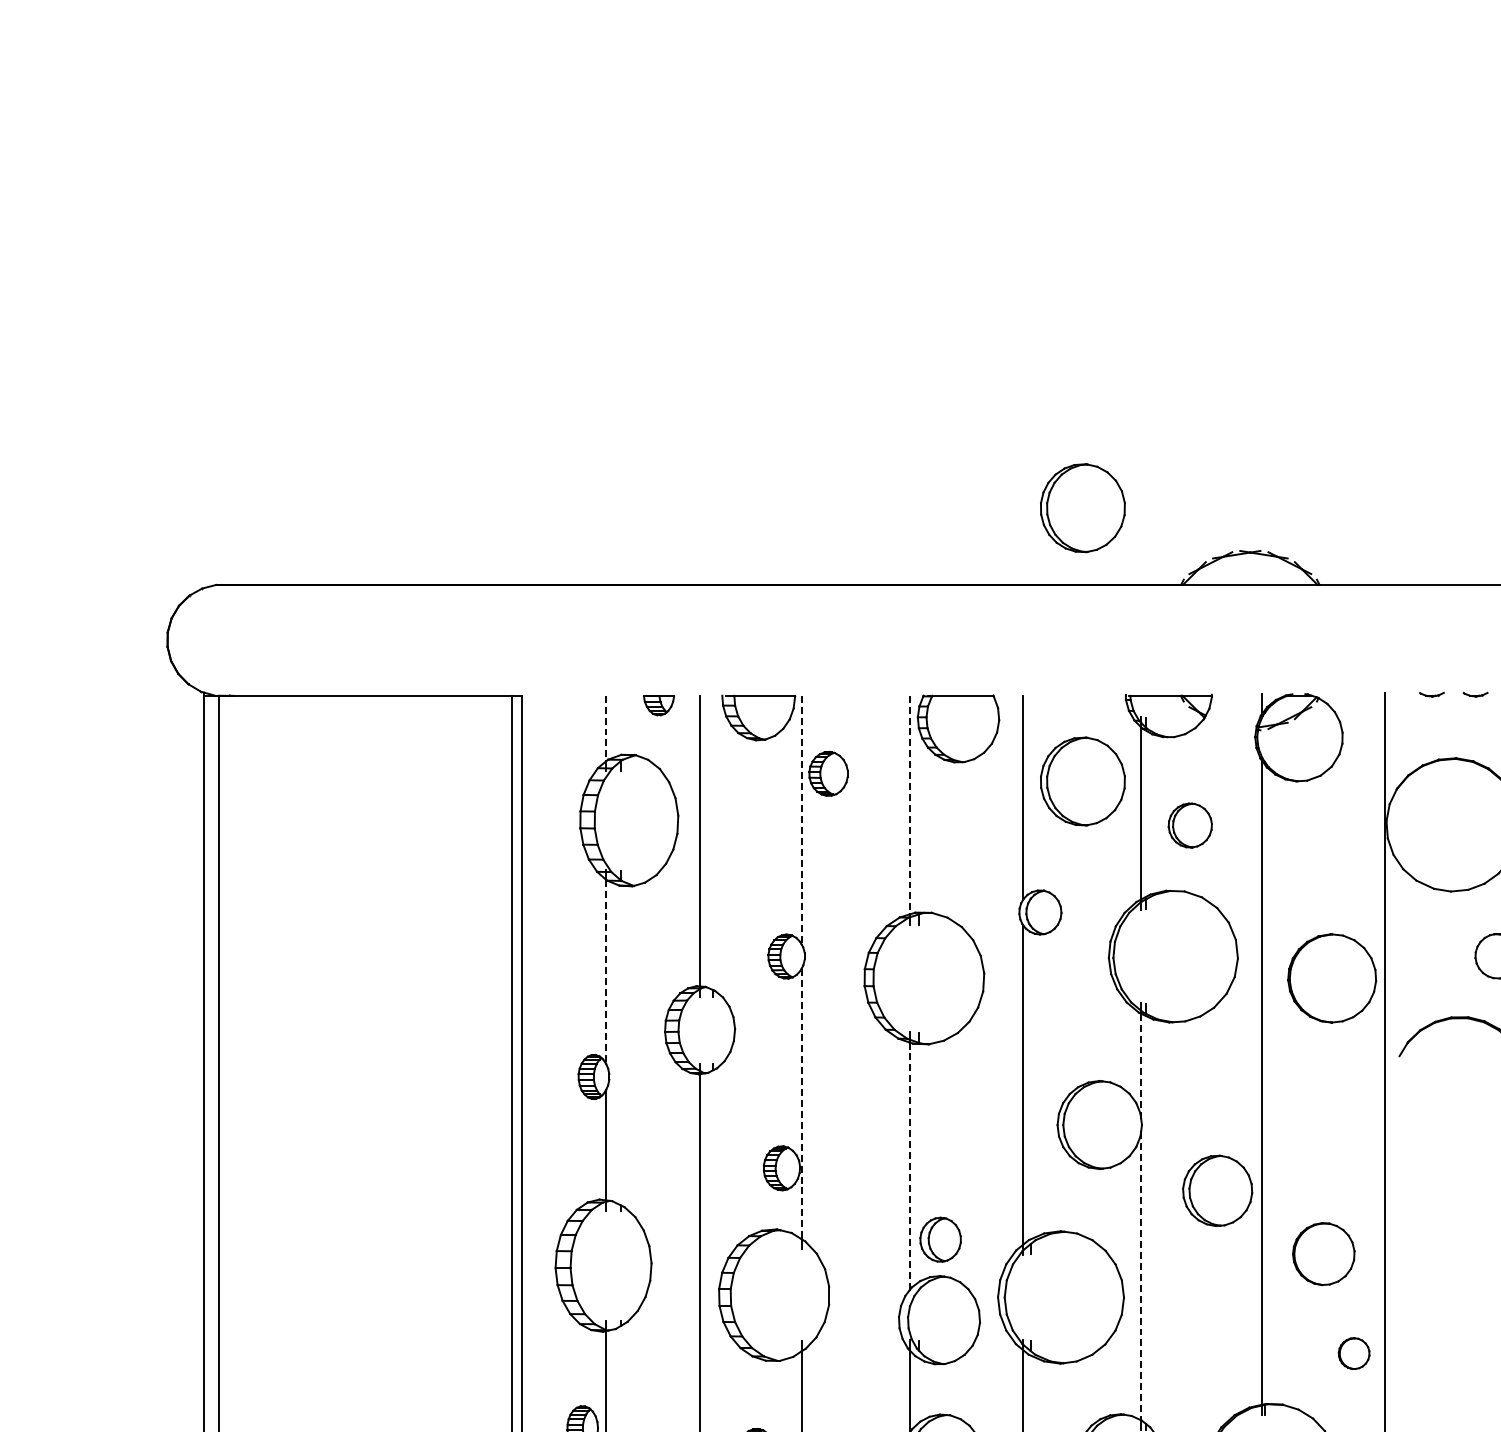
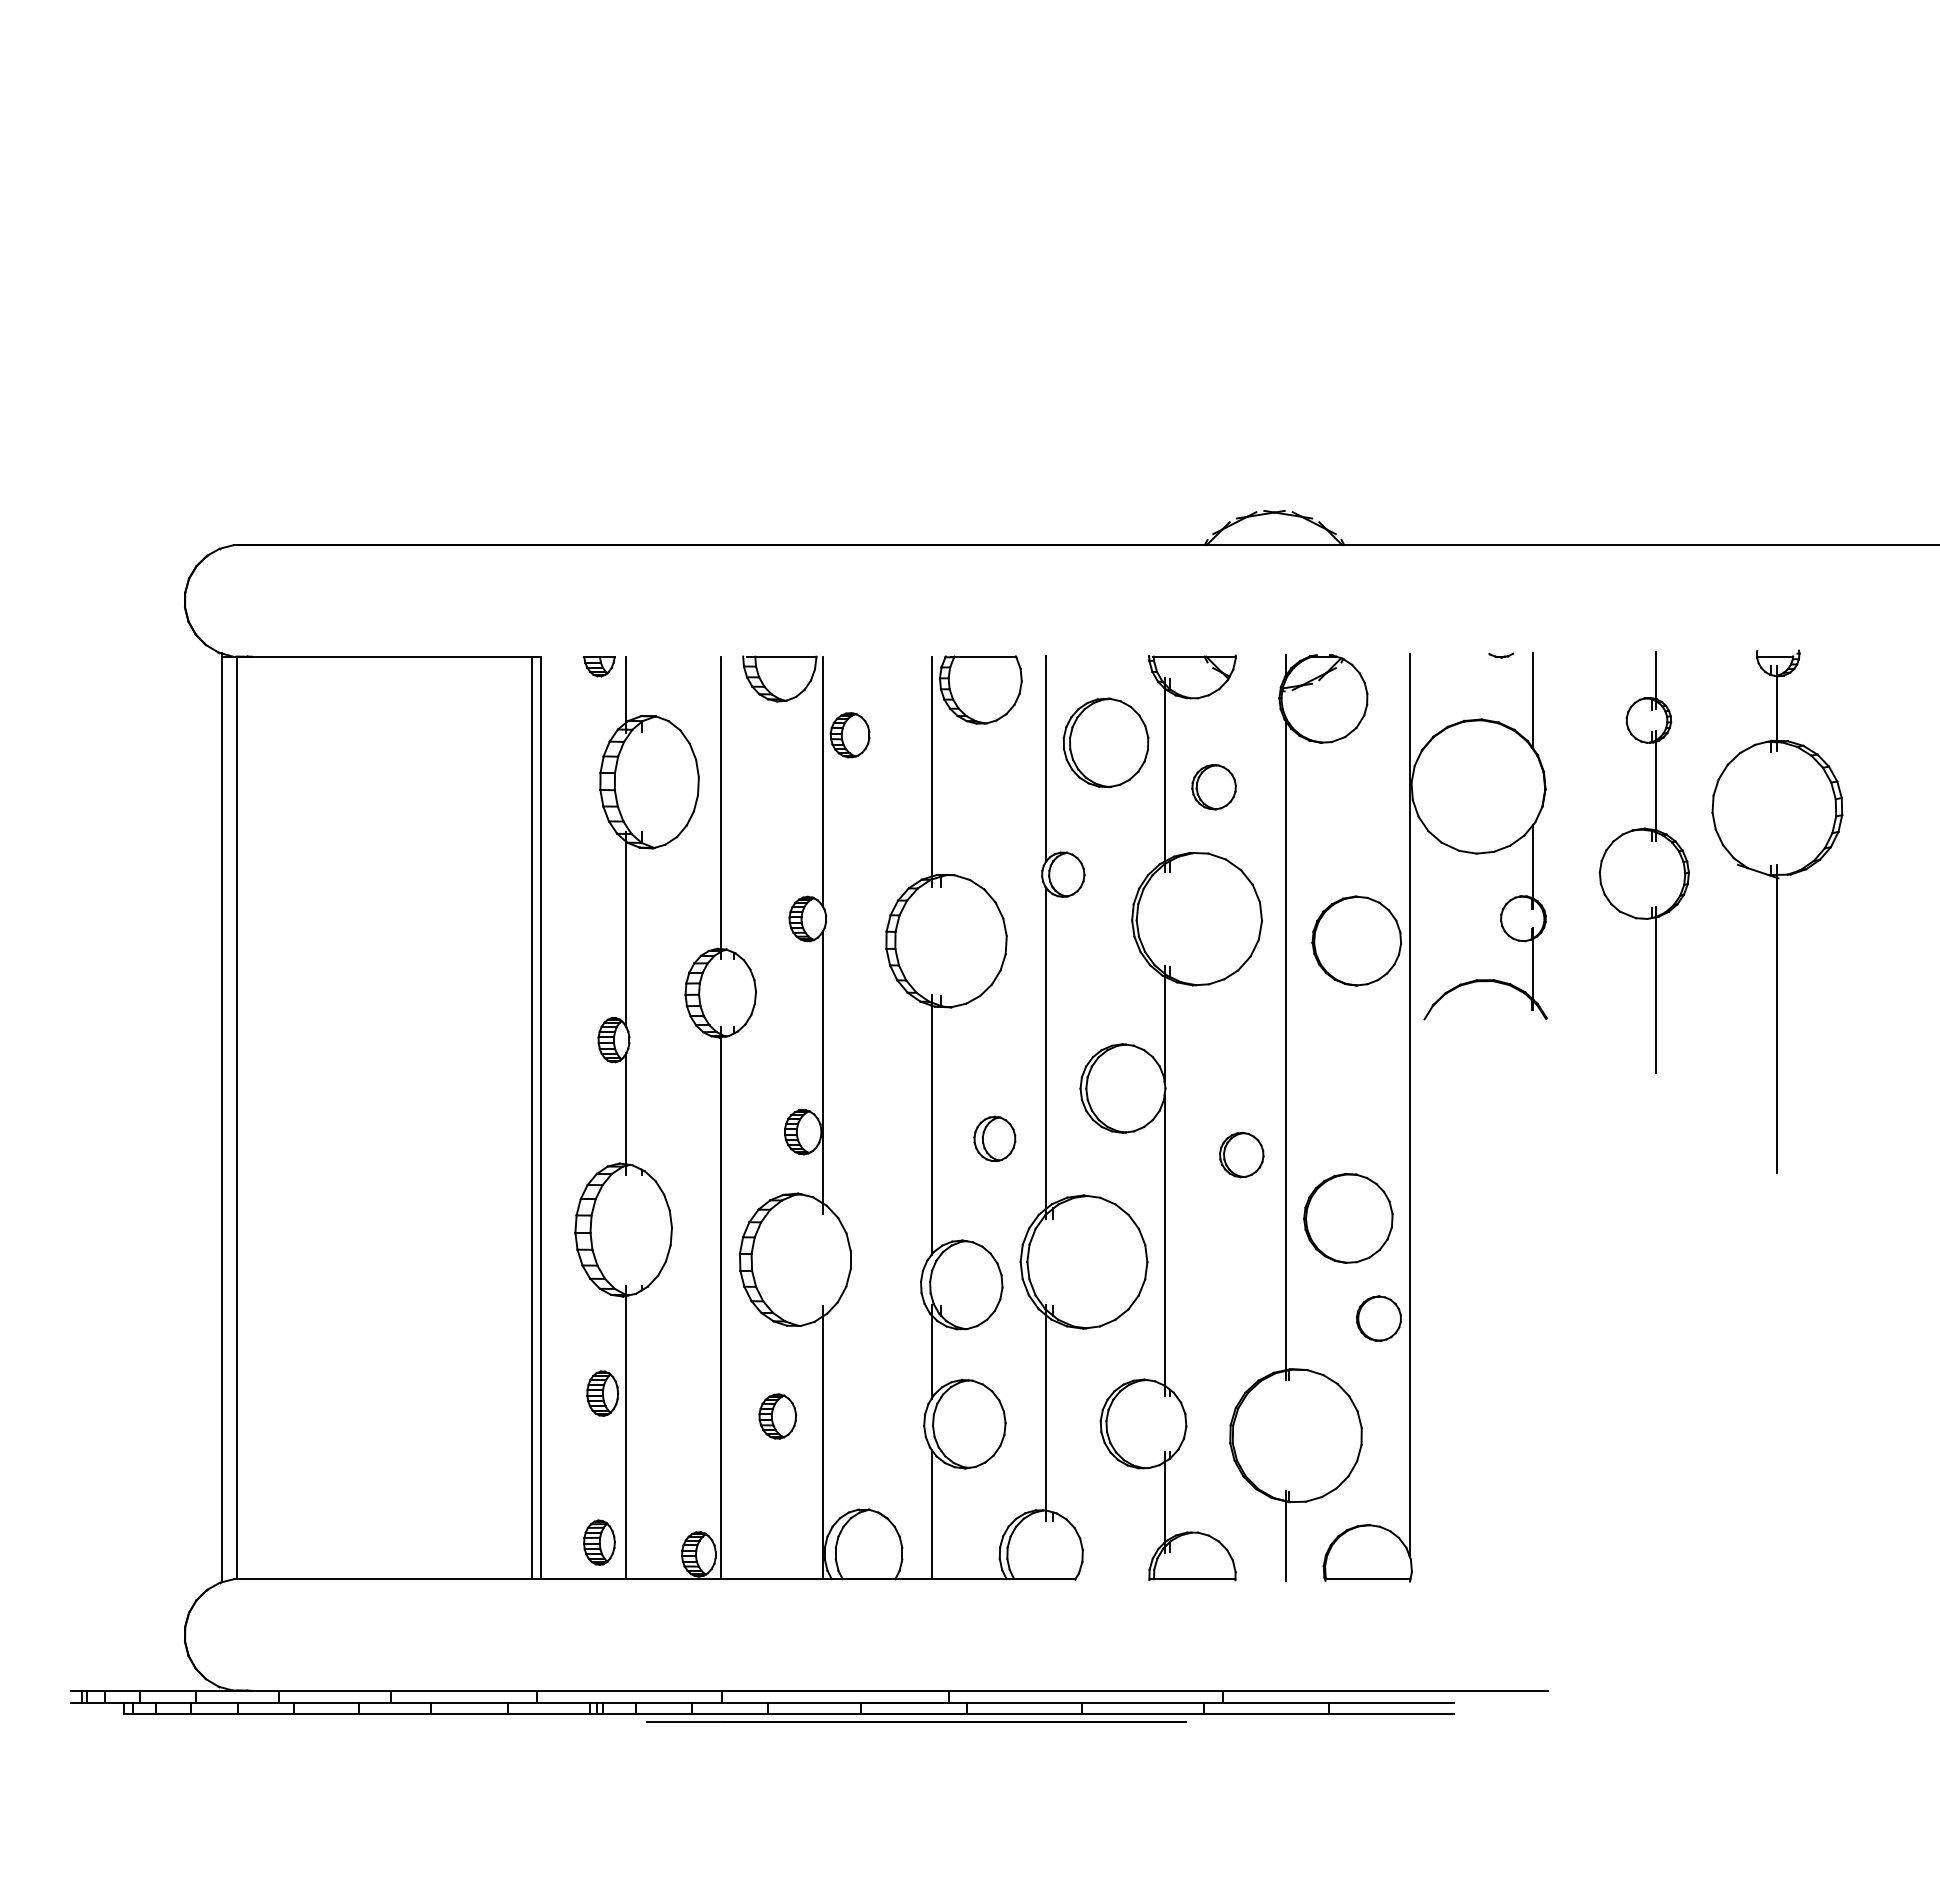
part: (1082, 507) -> (1105, 467), removed
part: (1432, 694) -> (1457, 655), removed
part: (659, 705) -> (599, 666), moved
line: (606, 728) -> (626, 689), dashed -> solid
line: (909, 805) -> (931, 767), dashed -> solid
line: (801, 820) -> (822, 782), dashed -> solid
line: (606, 971) -> (626, 934), dashed -> solid
line: (1141, 1066) -> (1164, 1029), dashed -> solid
line: (801, 1104) -> (822, 1067), dashed -> solid
line: (909, 1166) -> (931, 1130), dashed -> solid
part: (1217, 1191) -> (1241, 1155), size x0.62
part: (940, 1239) -> (994, 1138), moved
part: (1323, 1254) -> (1348, 1218), size x1.43
line: (1141, 1276) -> (1164, 1240), dashed -> solid
part: (1353, 1353) -> (1378, 1318), size x1.43

